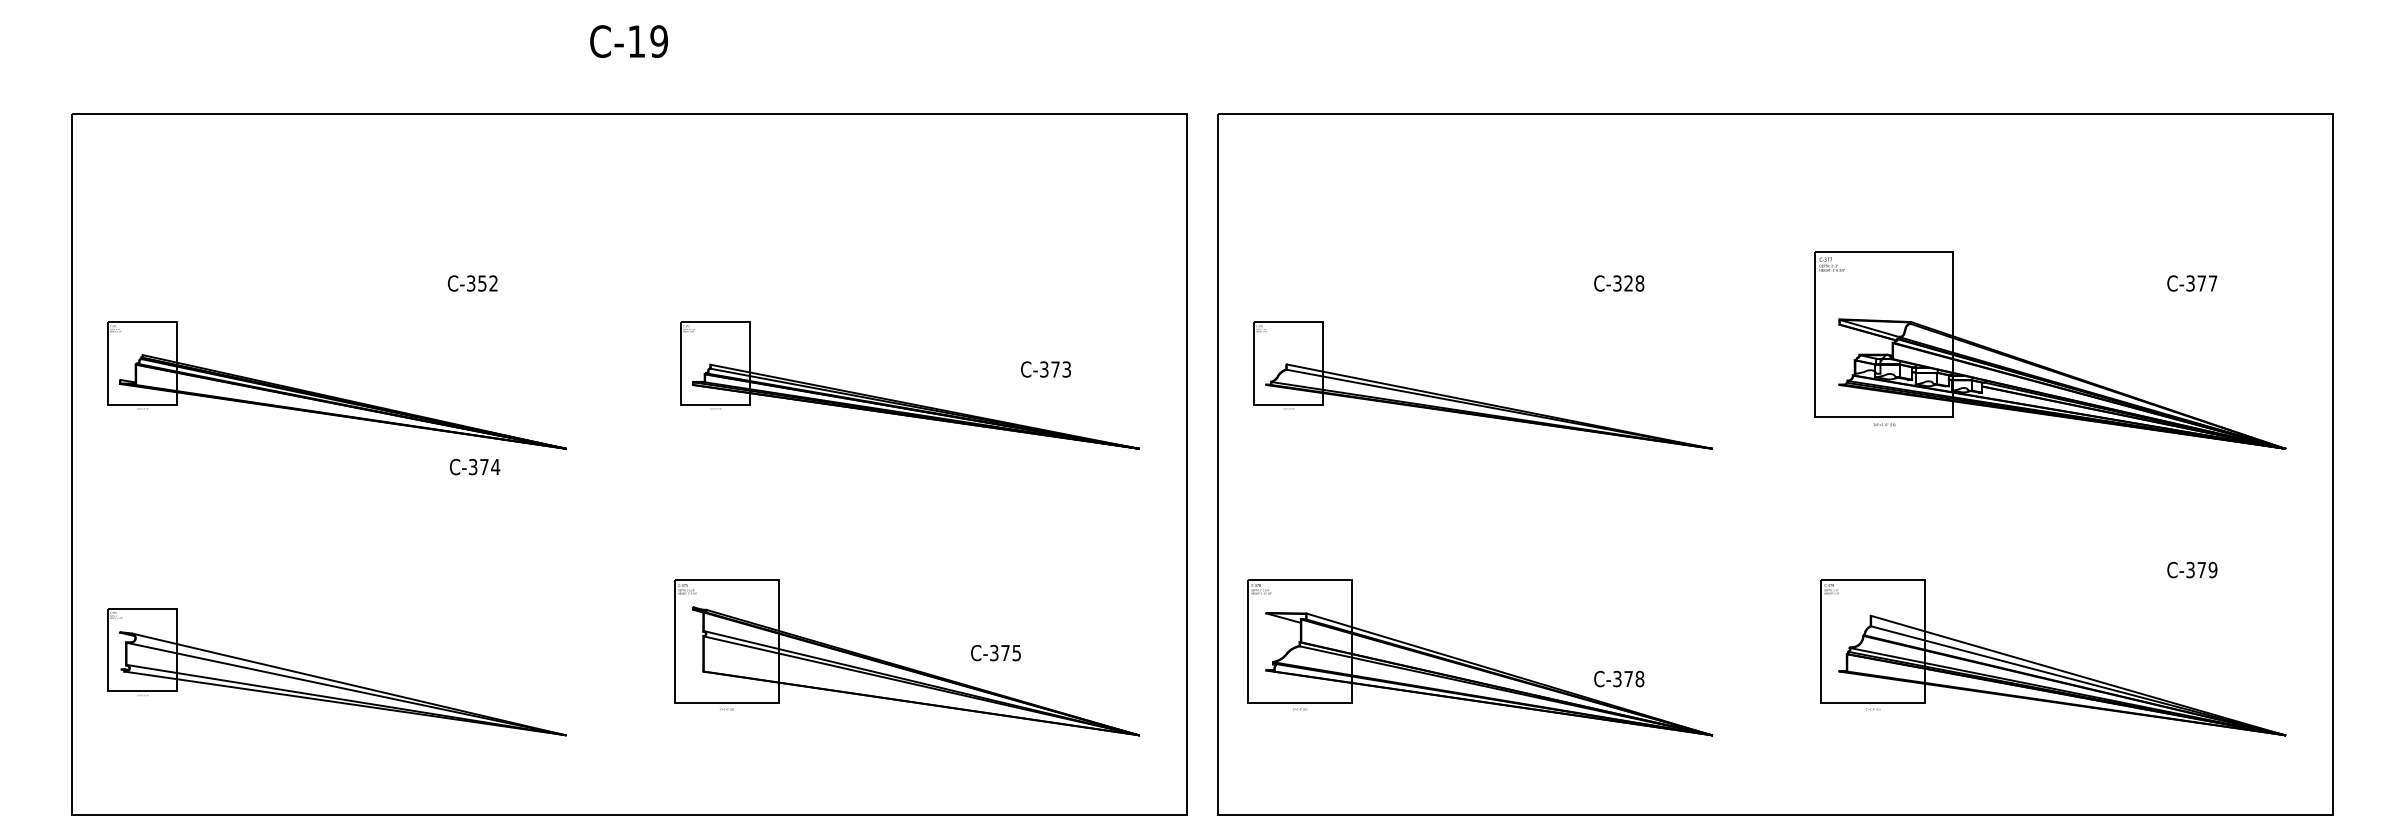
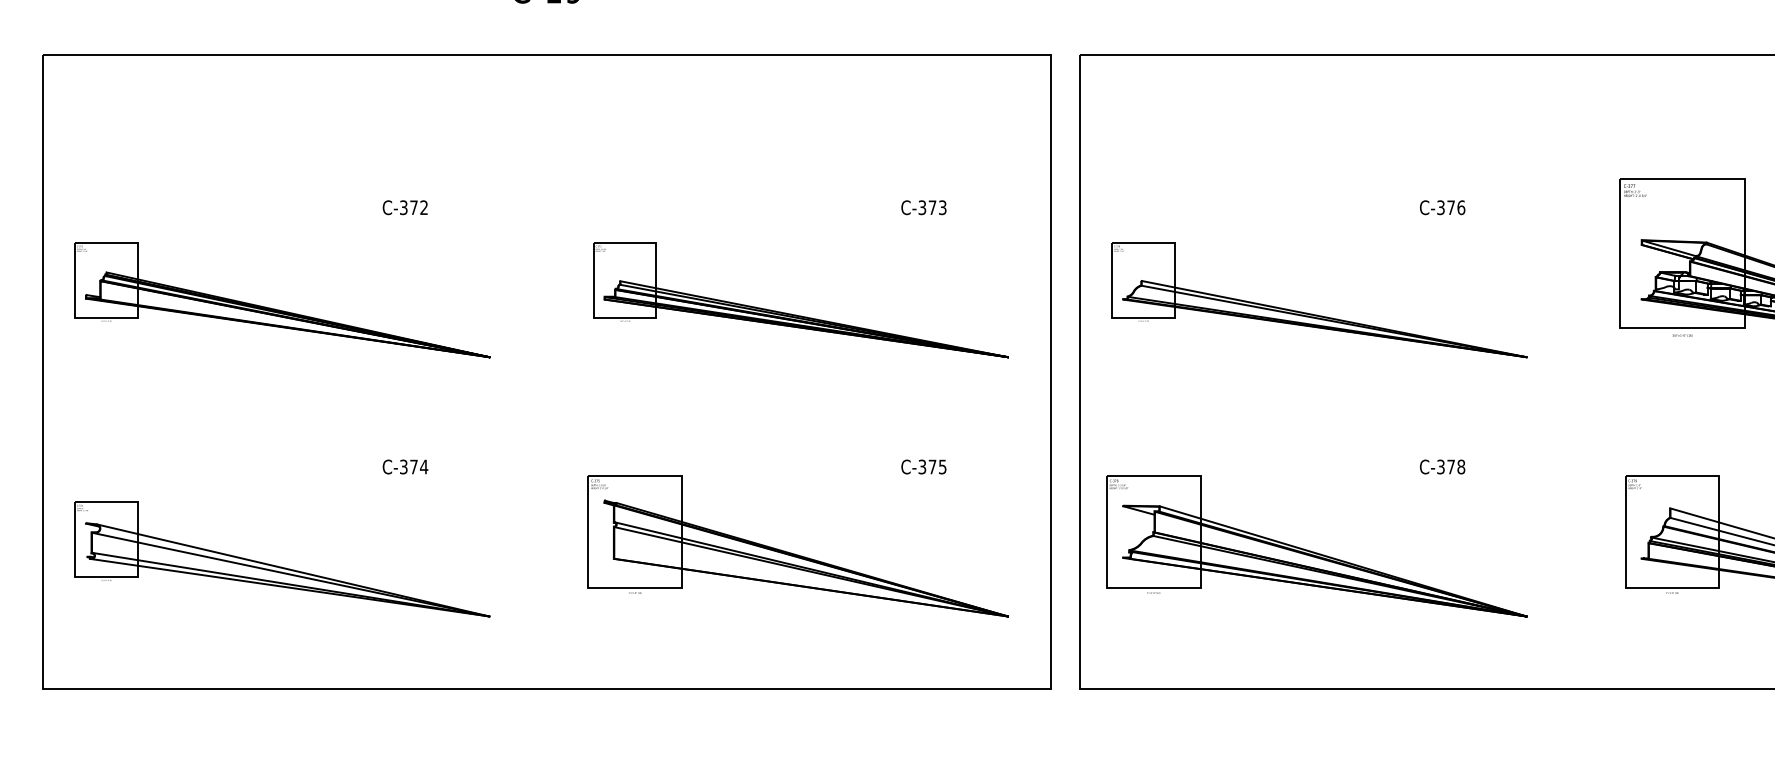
text: (482, 283) -> (414, 207), C-352 -> C-372
text: (1634, 283) -> (1456, 207), C-328 -> C-376
text: (1045, 369) -> (923, 207), moved
text: (475, 466) -> (405, 466), moved
text: (995, 652) -> (923, 466), moved
text: (1619, 678) -> (1442, 466), moved

